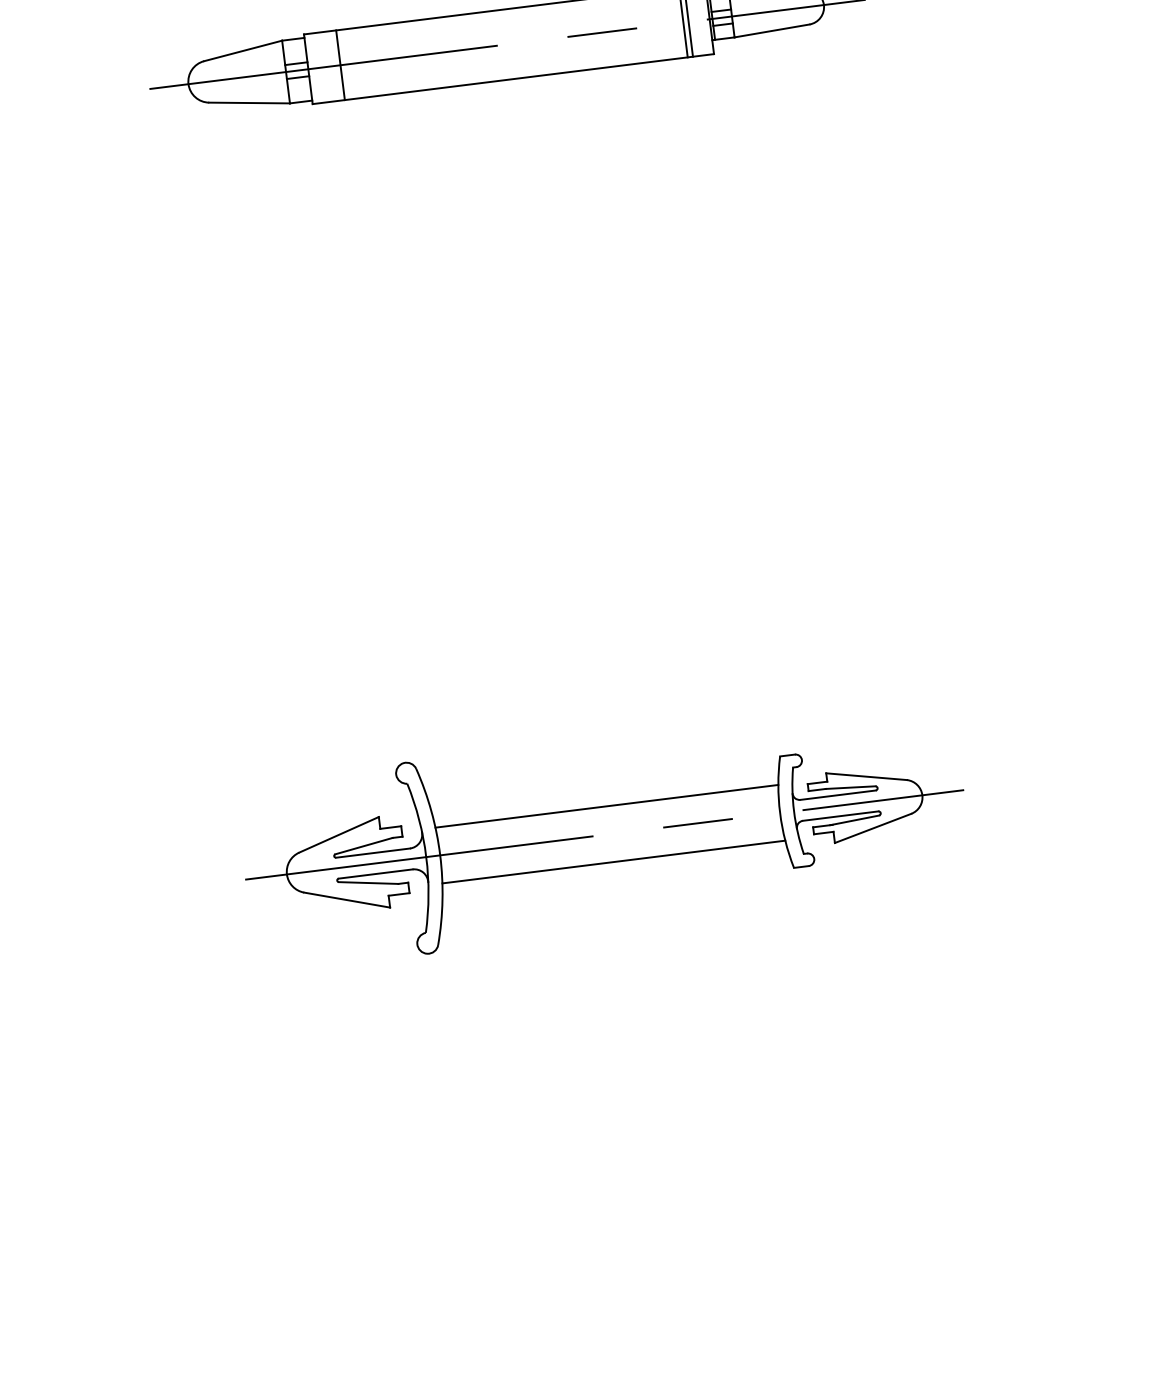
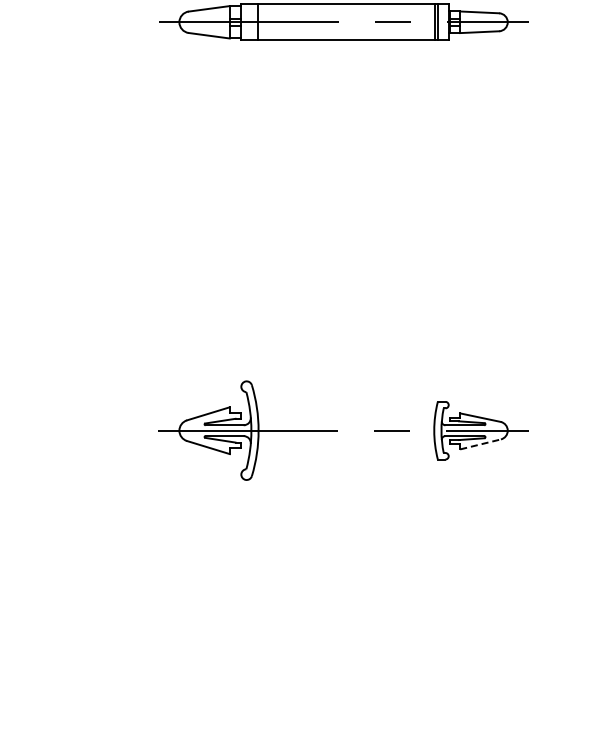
line: (606, 806) -> (346, 416), removed
line: (872, 828) -> (480, 444), solid -> dashed
line: (613, 862) -> (346, 445), removed

